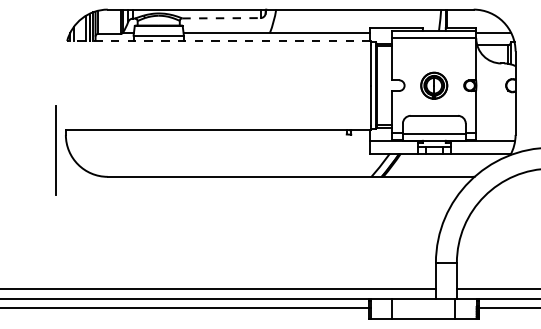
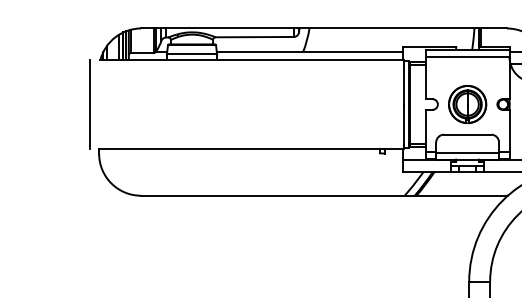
line: (221, 18) -> (254, 37), dashed -> solid
line: (218, 41) -> (251, 60), dashed -> solid
part: (433, 85) -> (466, 104), size x1.43
line: (55, 150) -> (88, 104), moved

